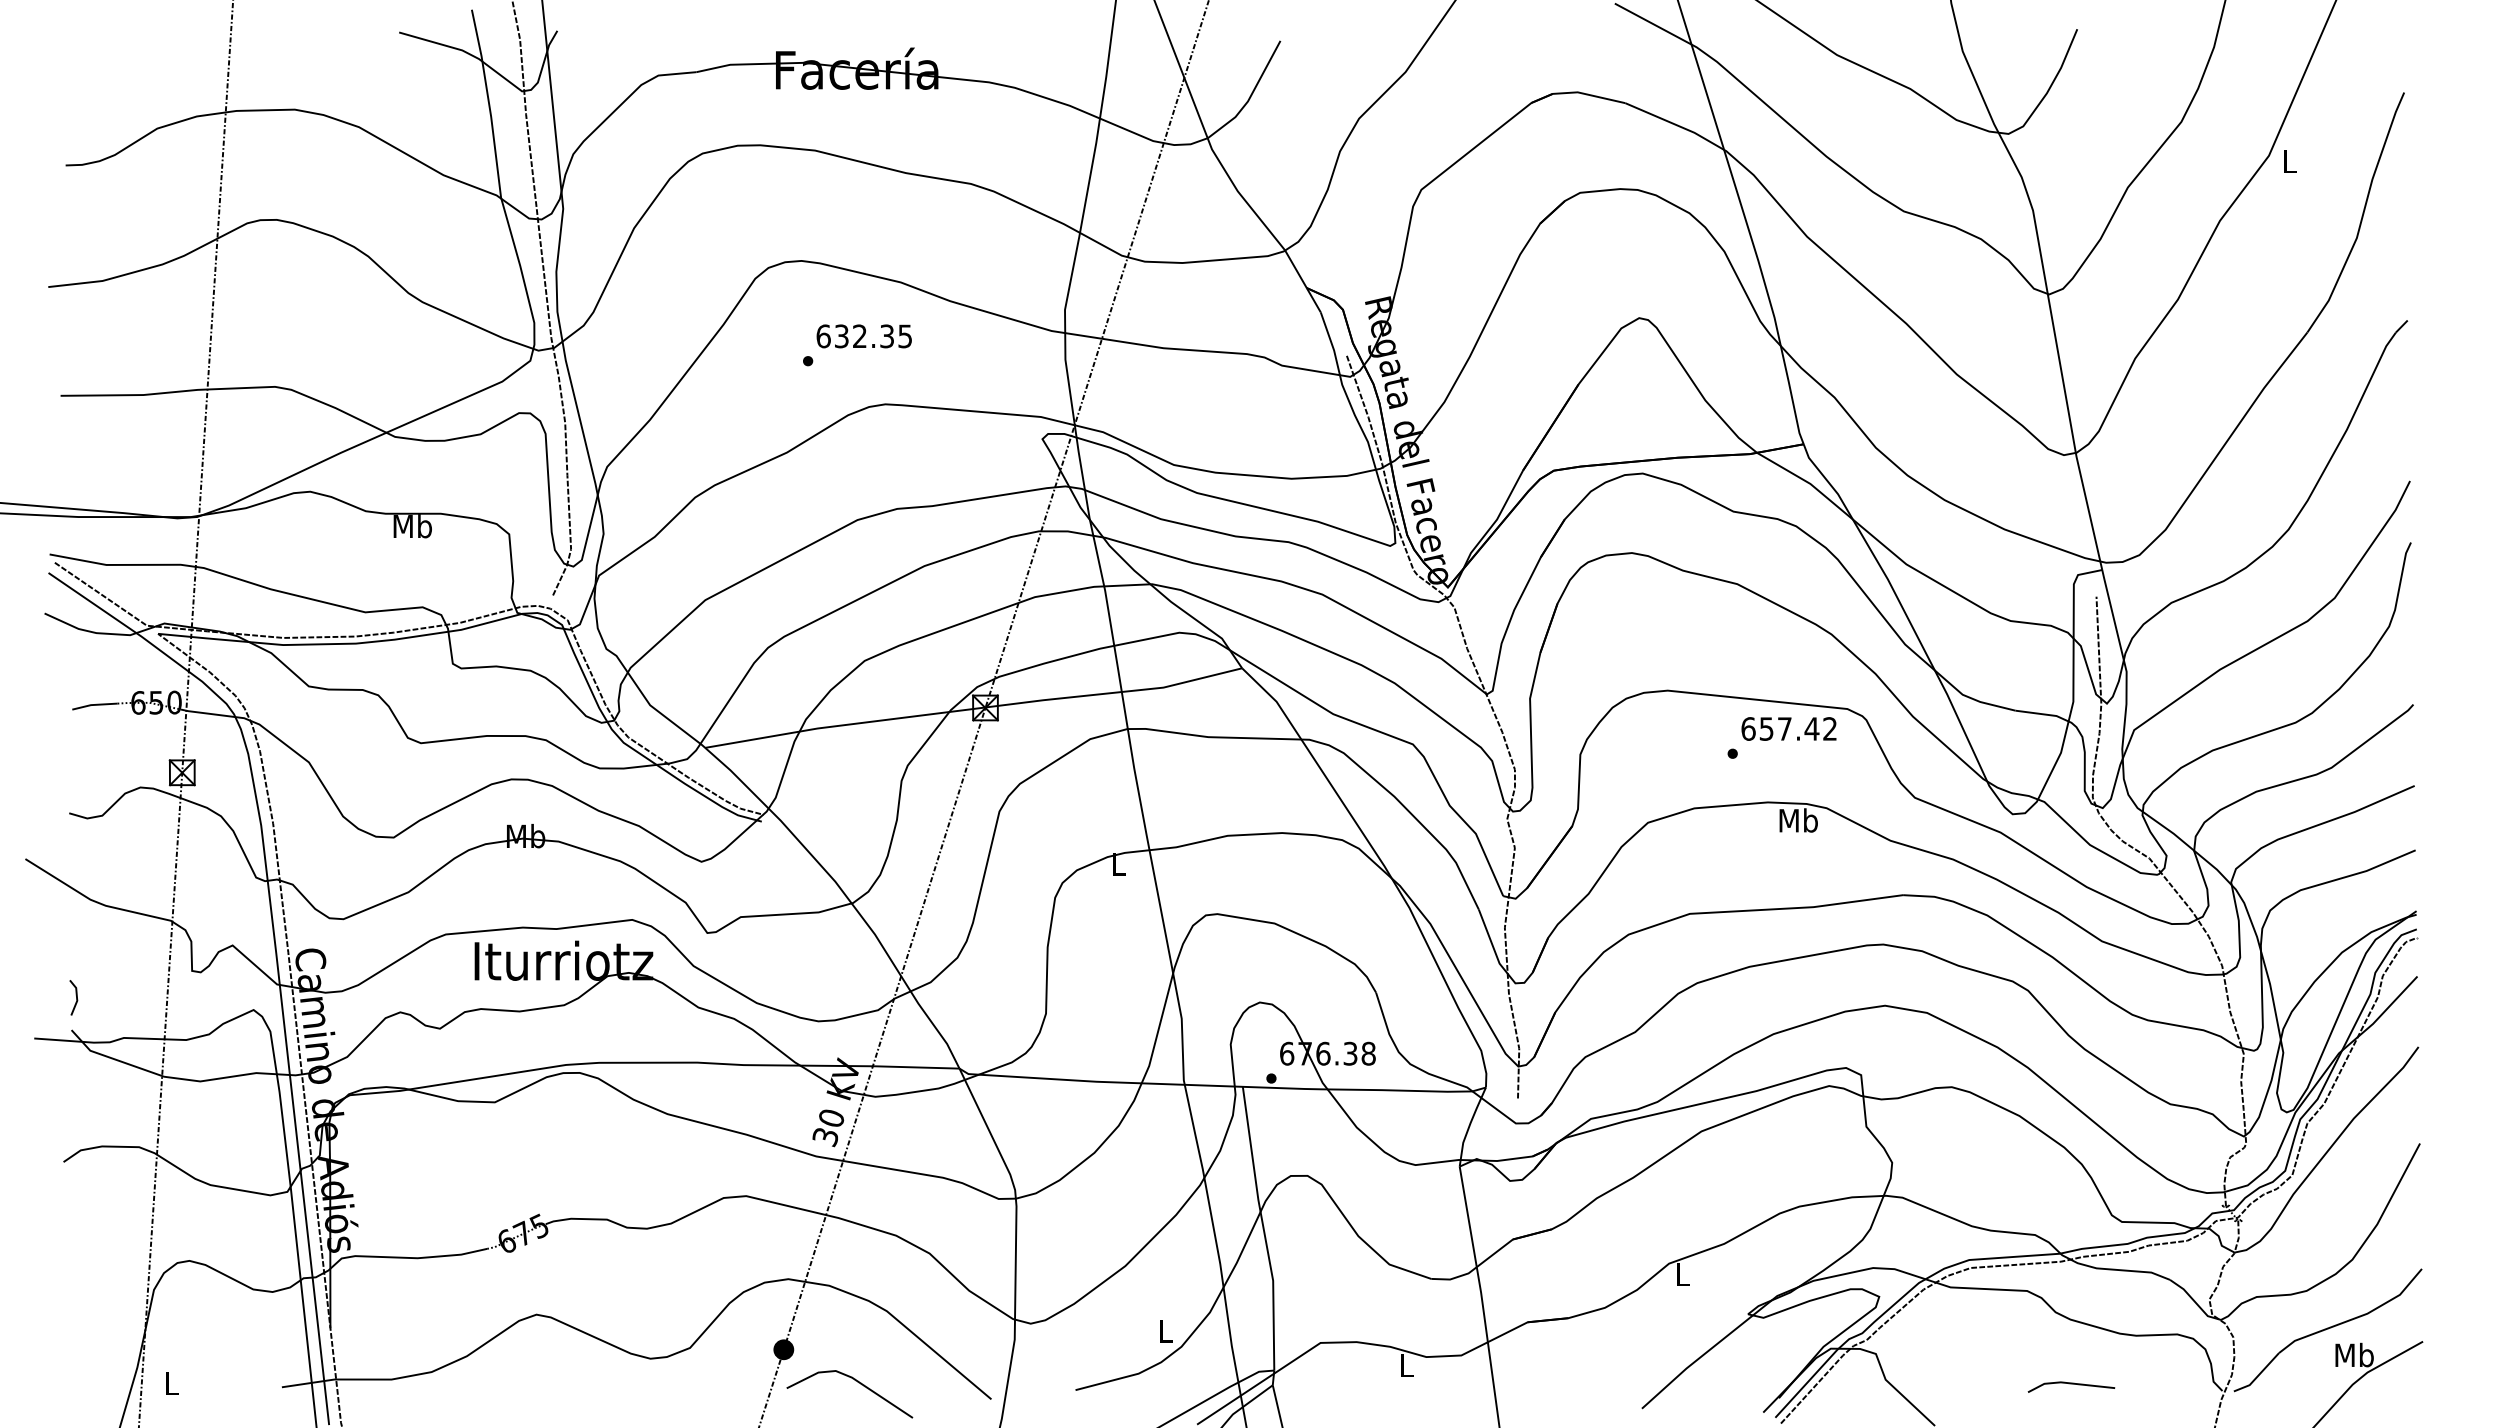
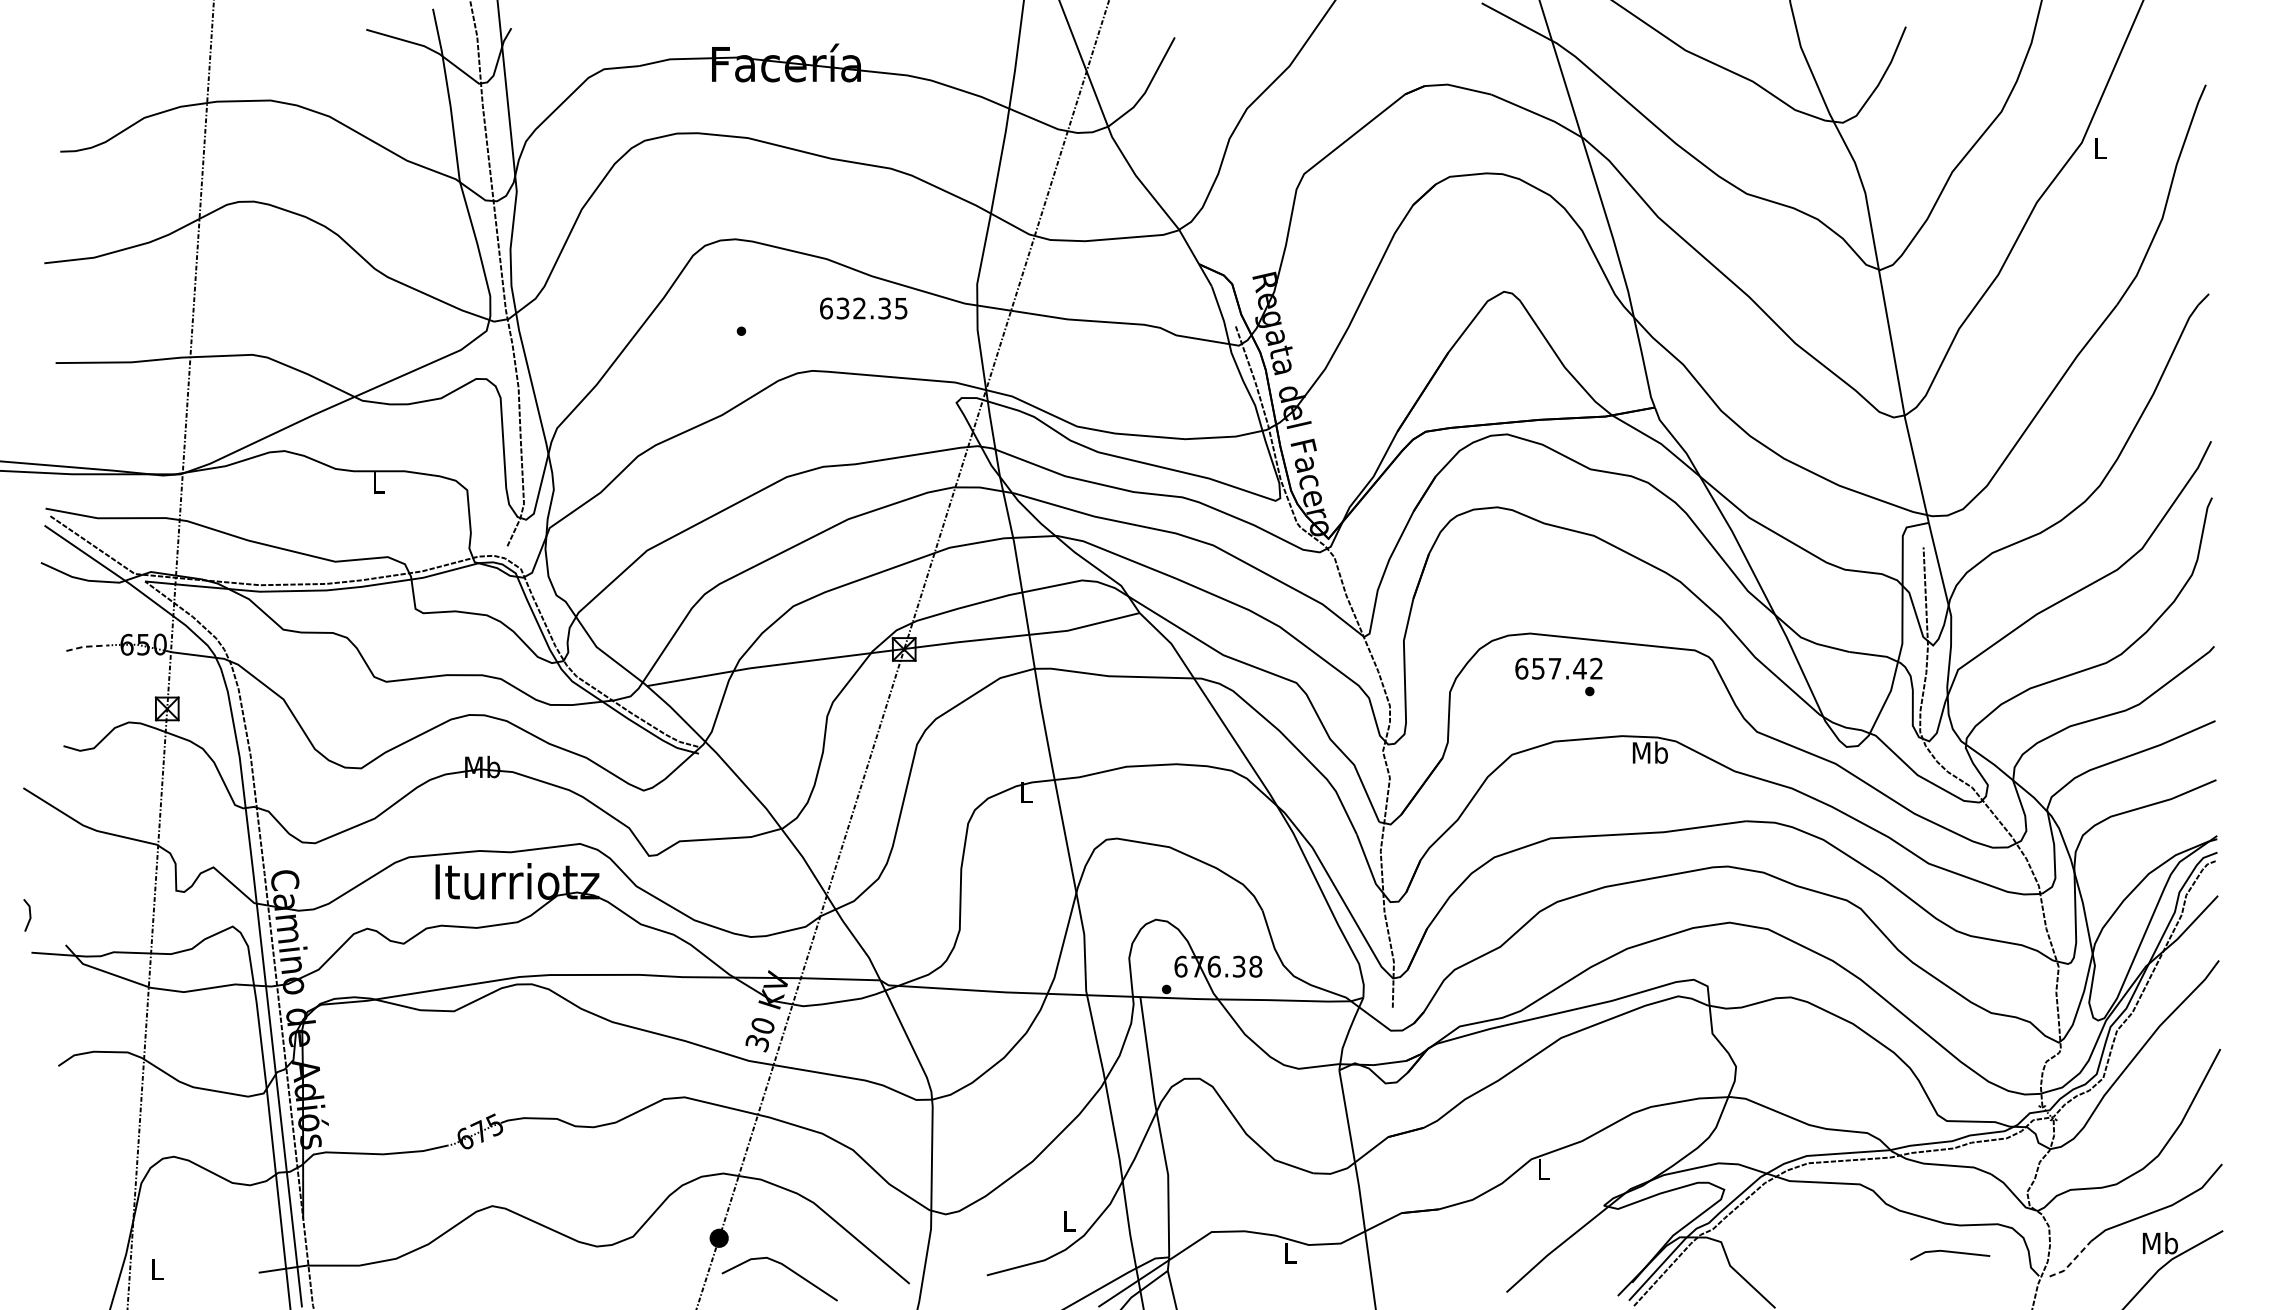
text: (863, 336) -> (862, 308), moved
text: (412, 526) -> (378, 482), Mb -> L
line: (93, 704) -> (85, 646), solid -> dashed
text: (1788, 728) -> (1558, 668), moved
line: (75, 995) -> (28, 913), moved
line: (2258, 1375) -> (2072, 1261), solid -> dashed
line: (2071, 1384) -> (1950, 1252), moved

